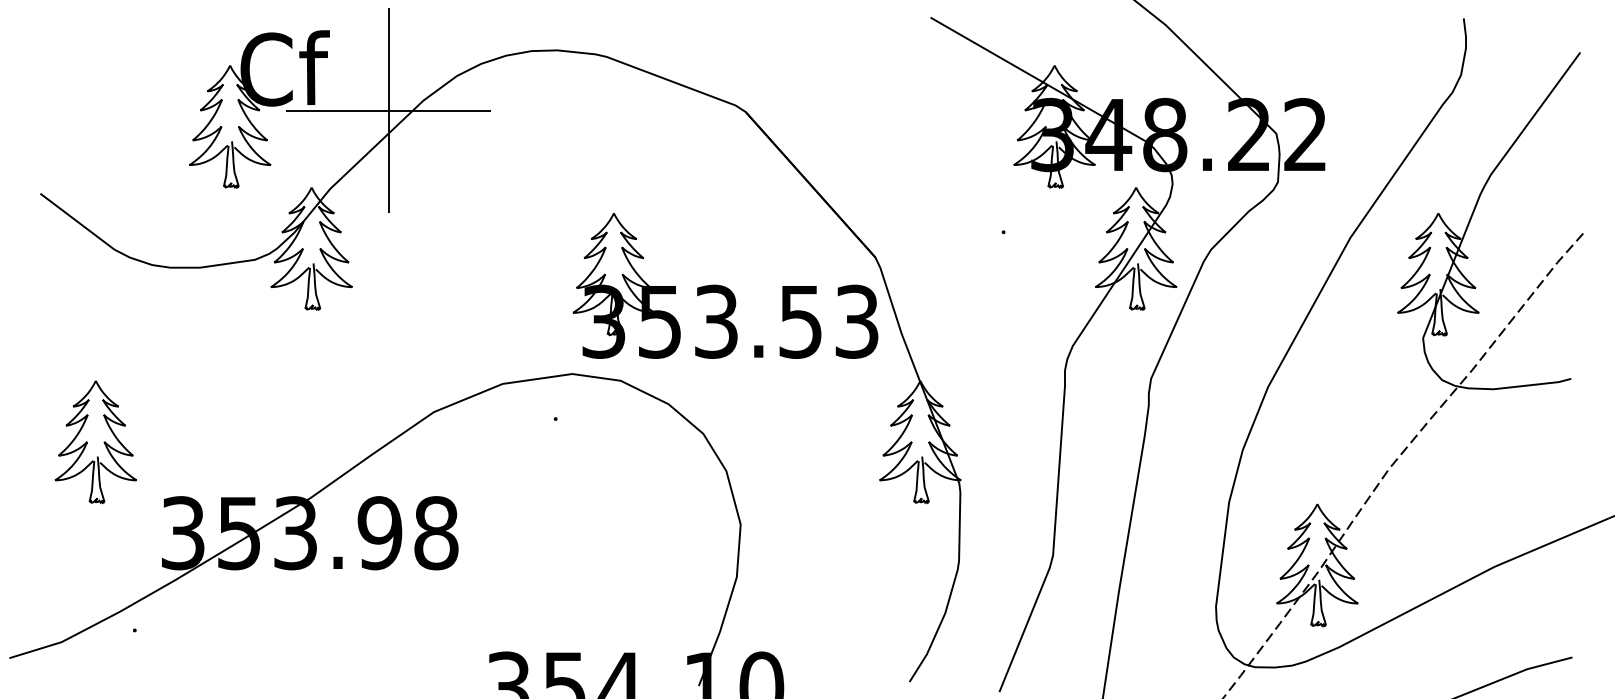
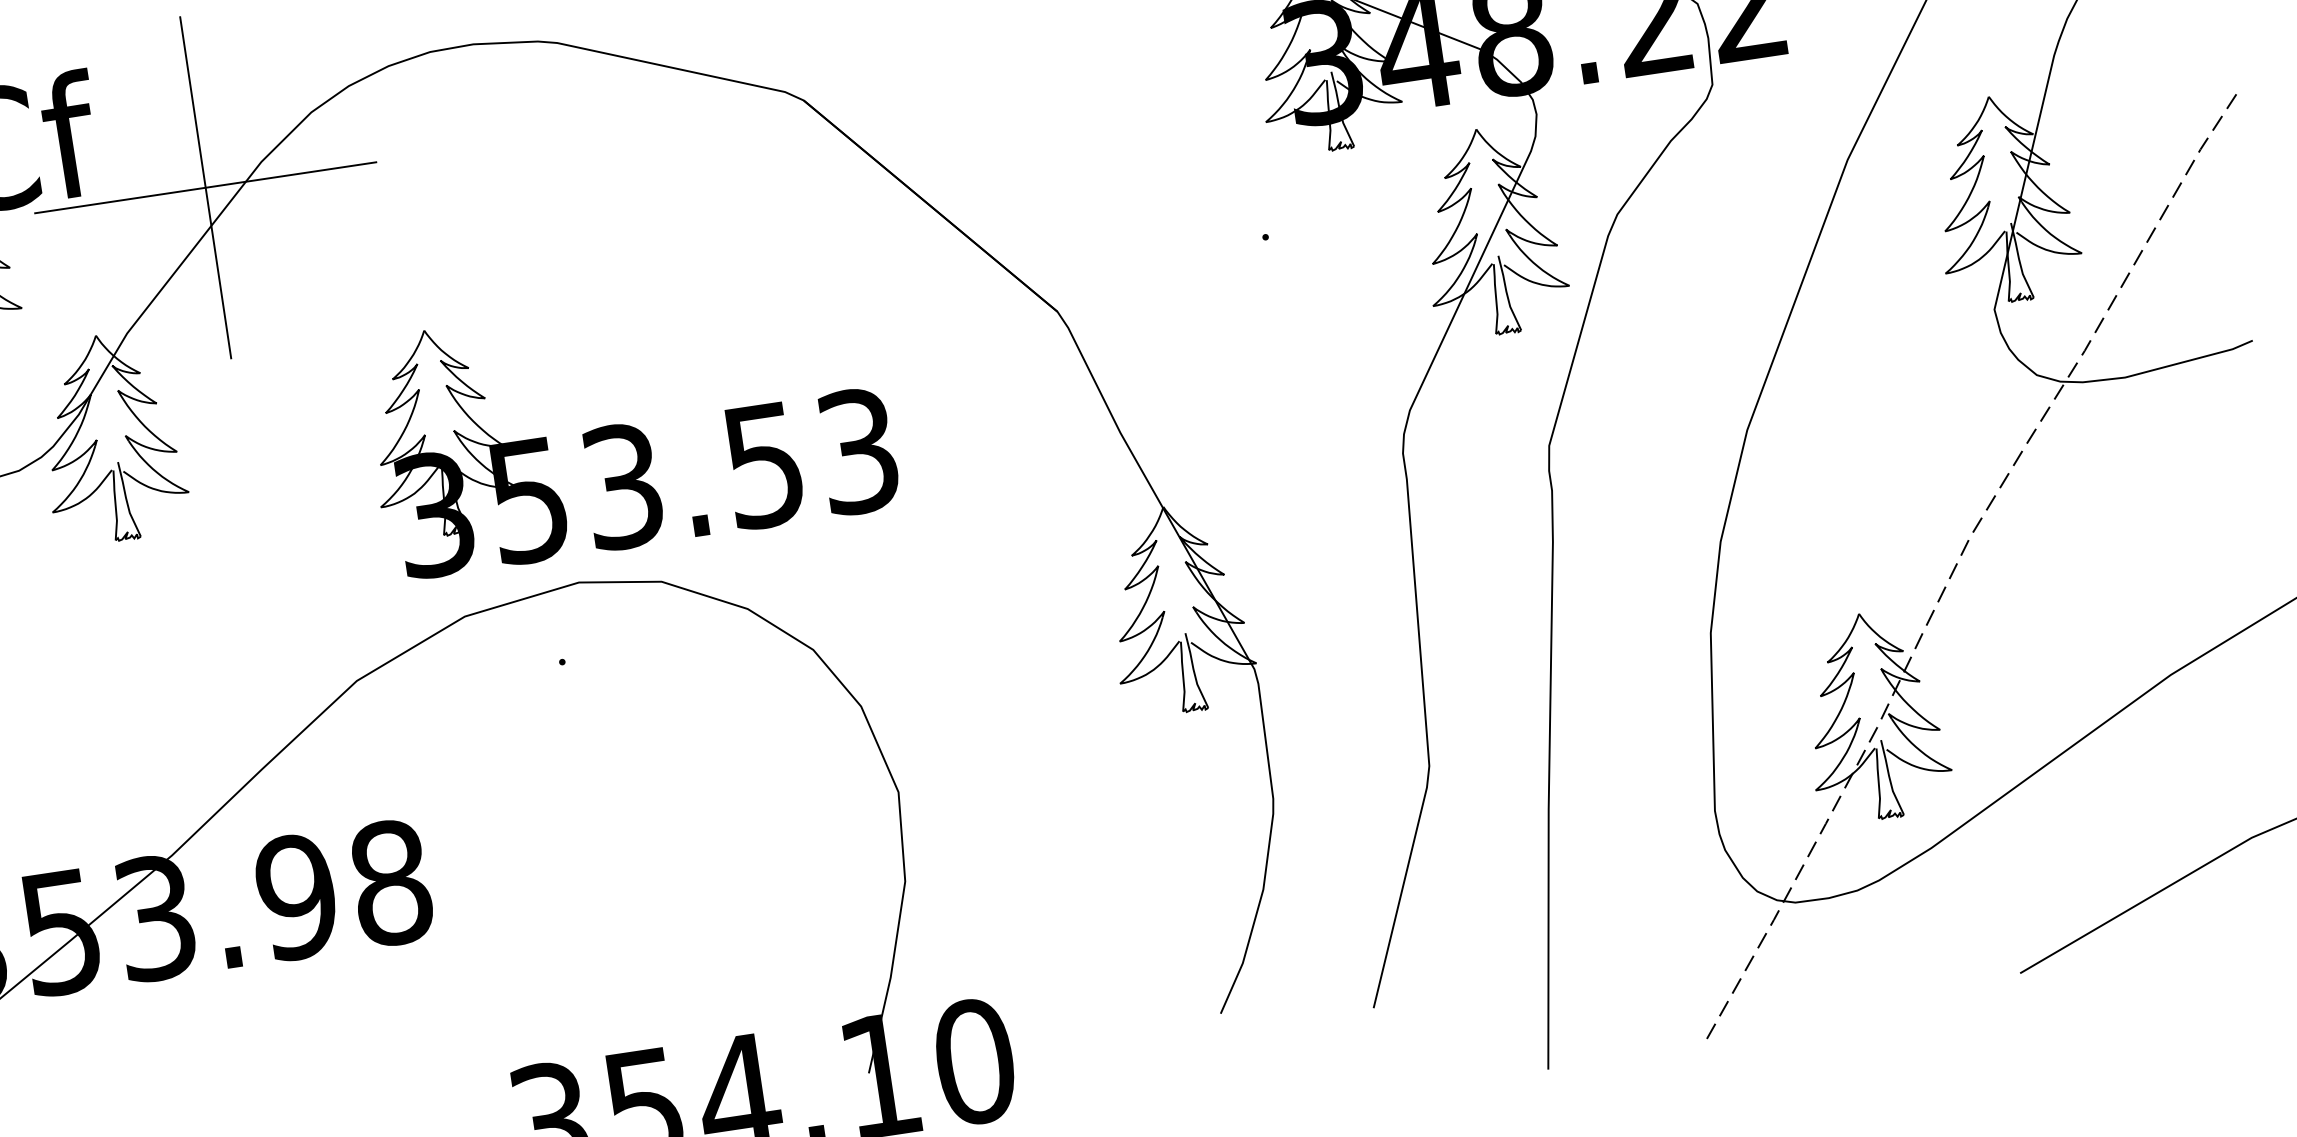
part: (725, 285) -> (629, 423), moved

